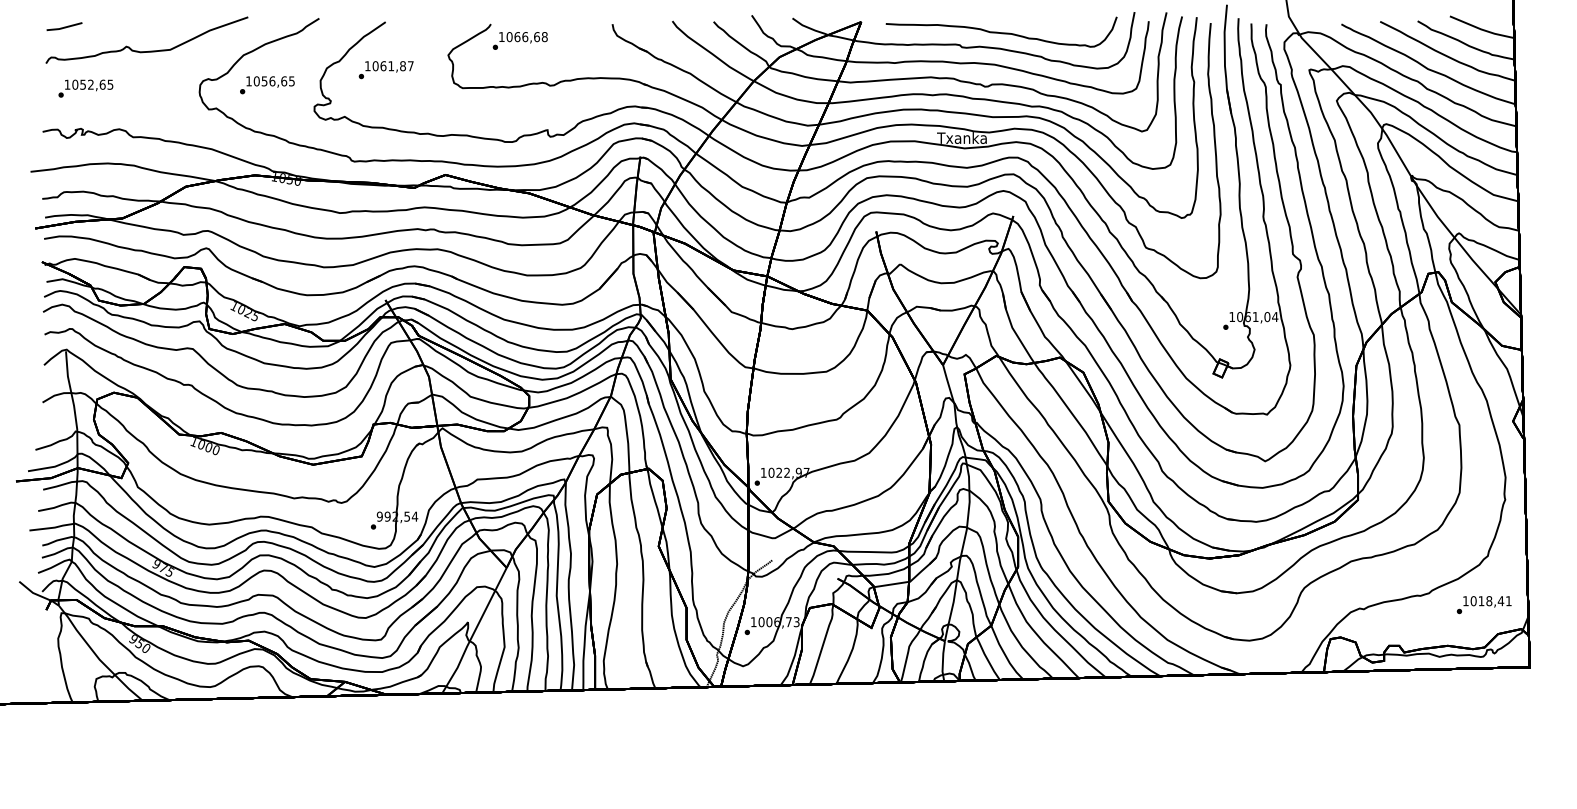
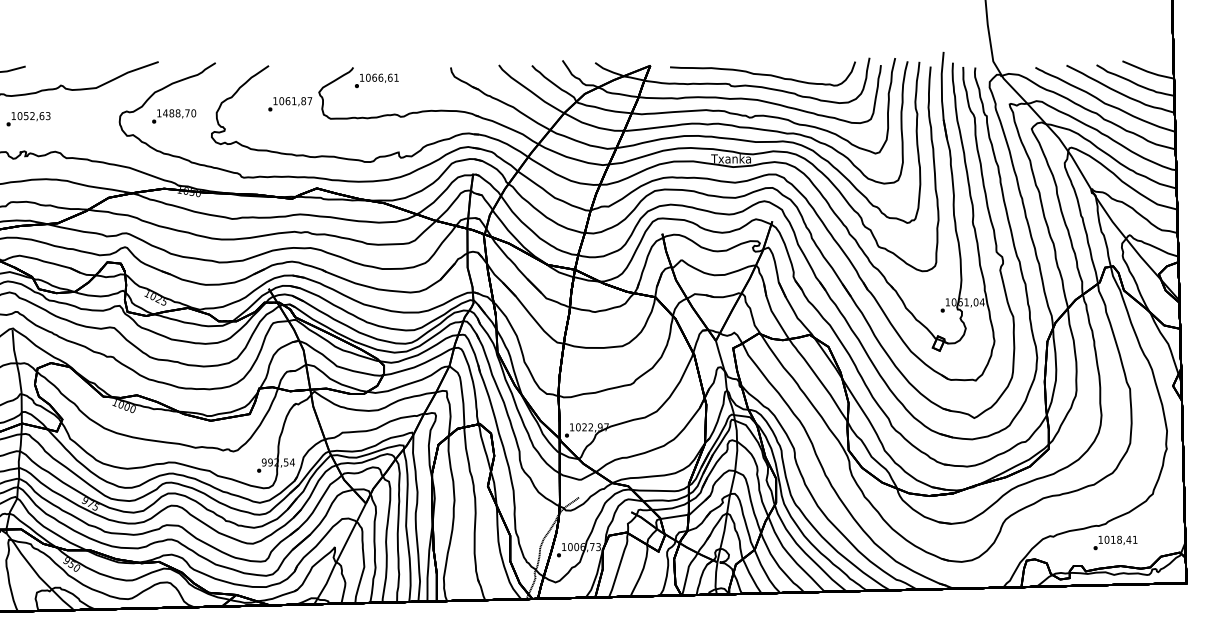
text: (544, 37) -> (396, 78), 1066,68 -> 1066,61
text: (385, 70) -> (289, 104), moved
text: (273, 81) -> (178, 113), 1056,65 -> 1488,70
text: (110, 83) -> (48, 115), 1052,65 -> 1052,63
text: (1483, 605) -> (1114, 543), moved

